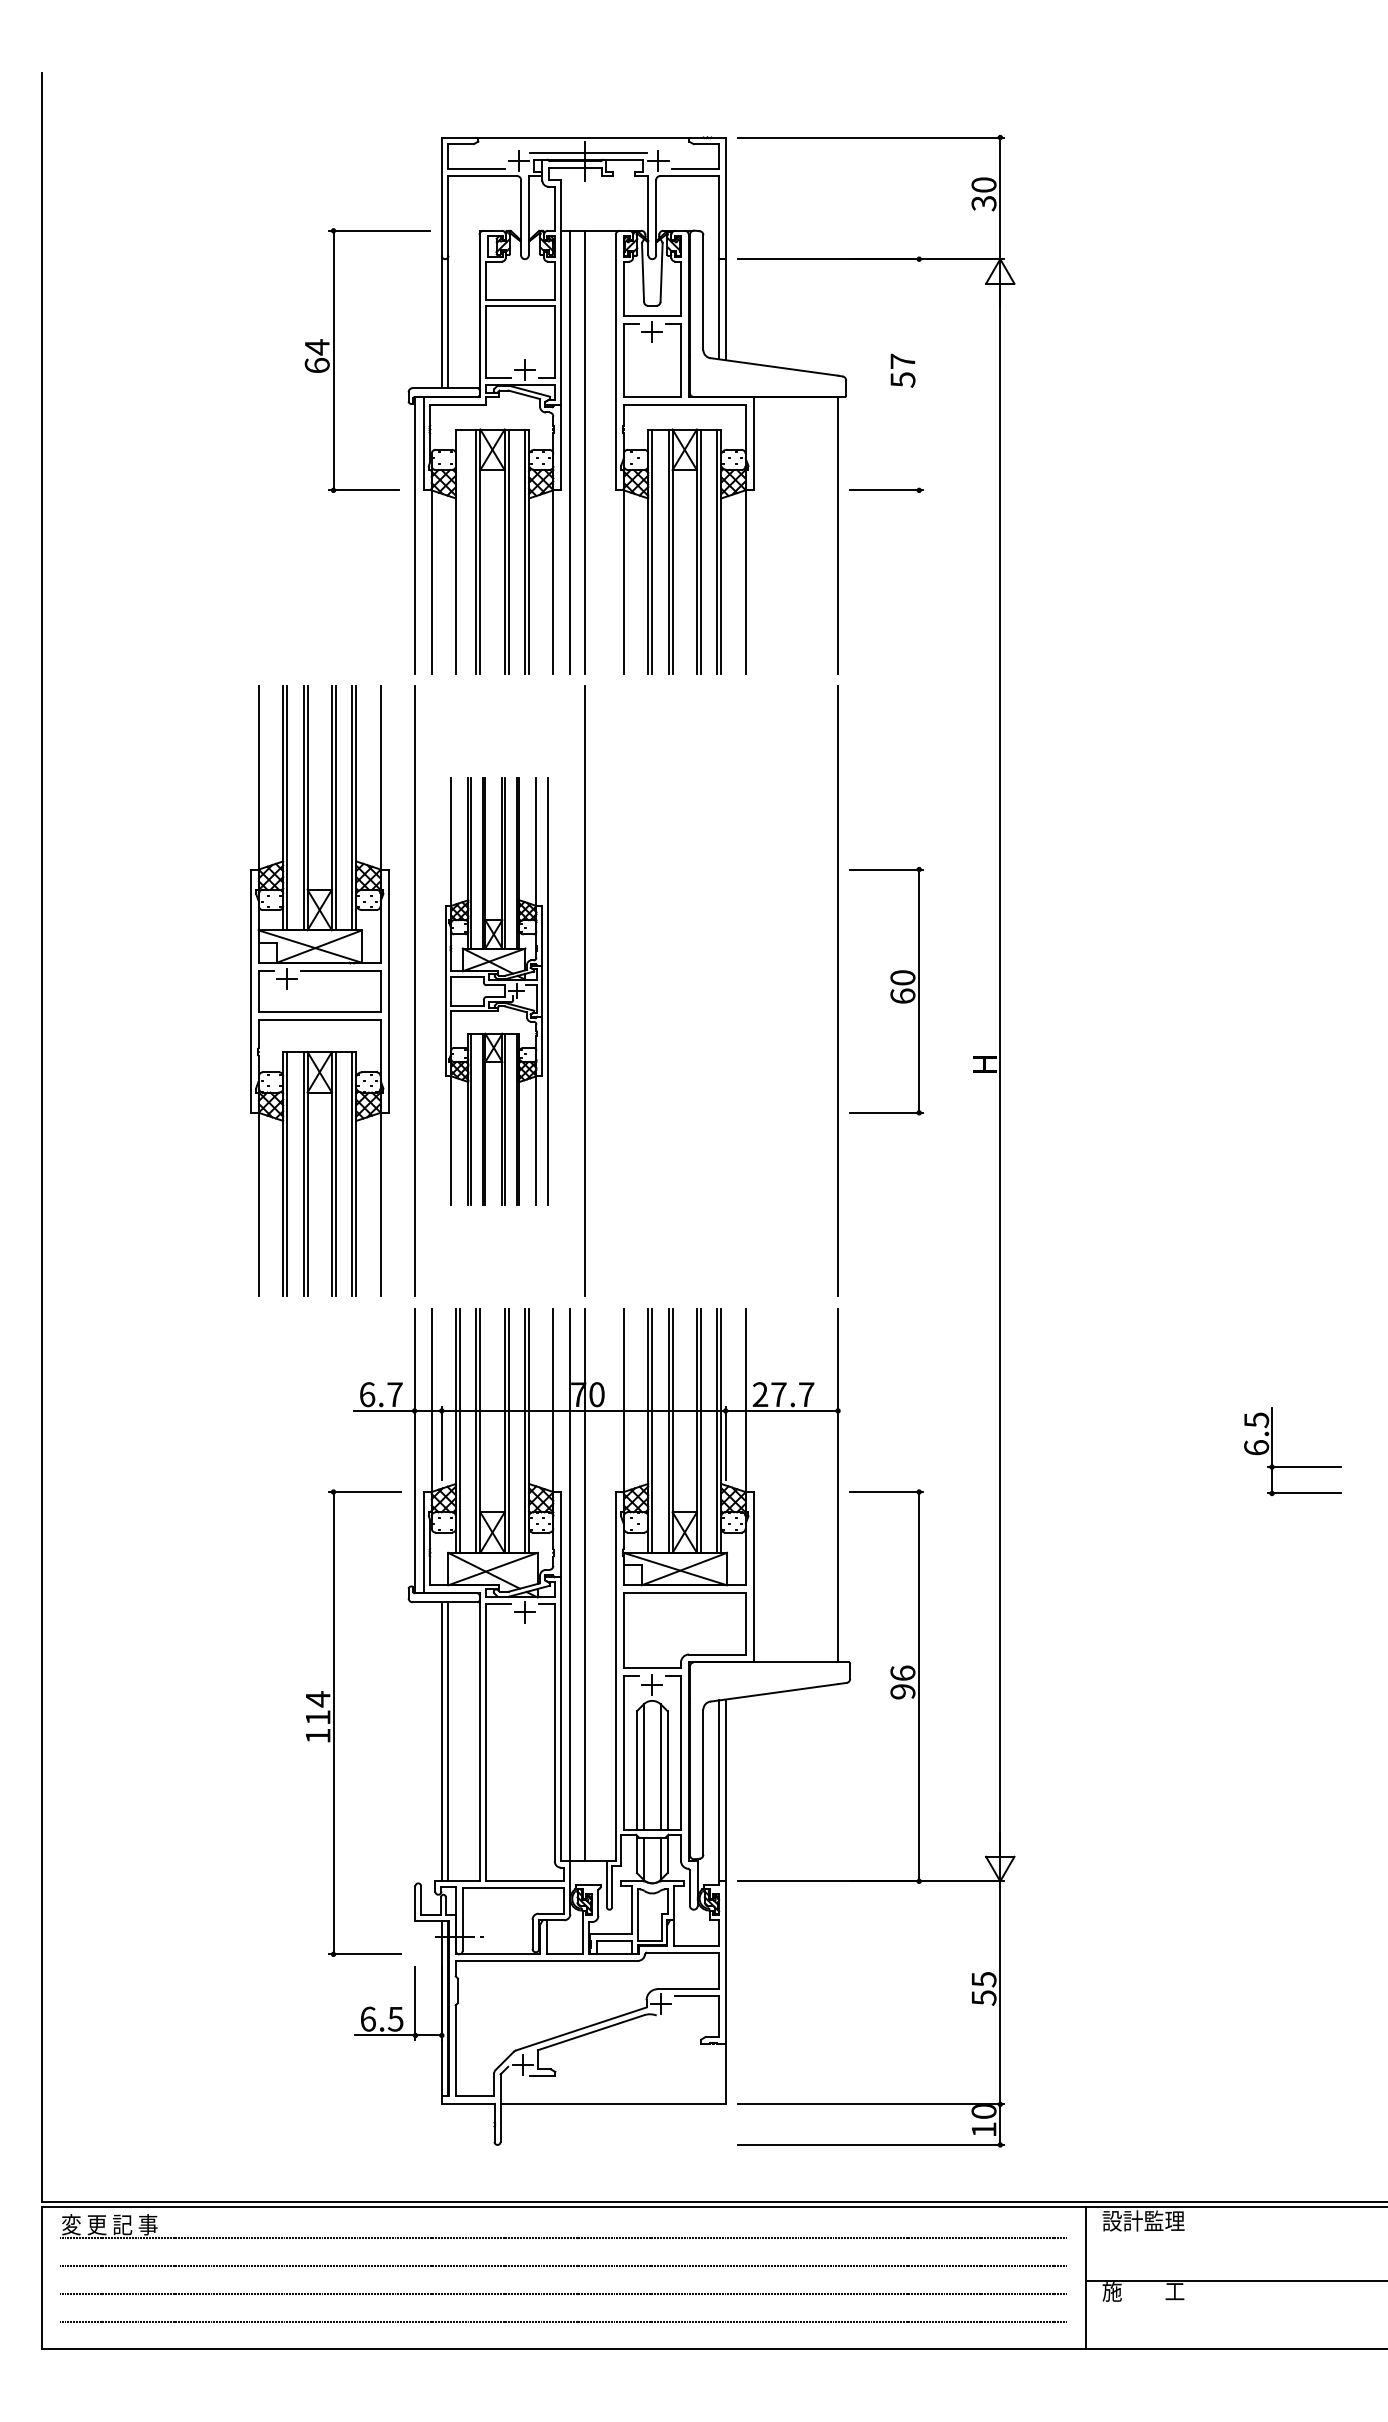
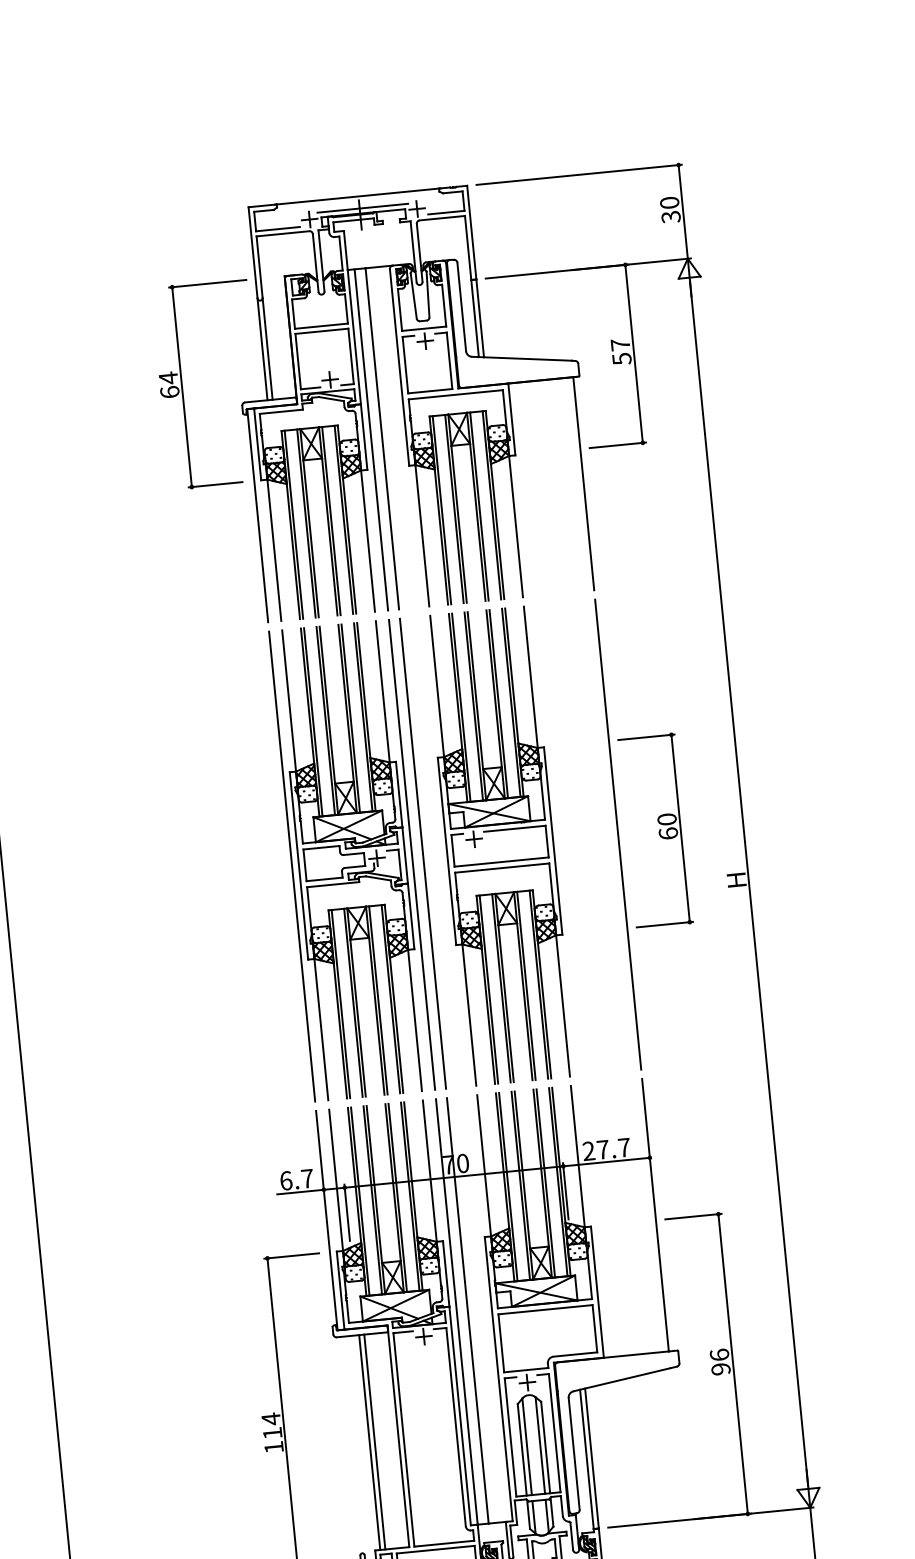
line: (919, 374) -> (634, 353), added
line: (460, 551) -> (294, 524), added
part: (319, 990) -> (499, 845), moved
part: (496, 990) -> (355, 859), size x1.43

